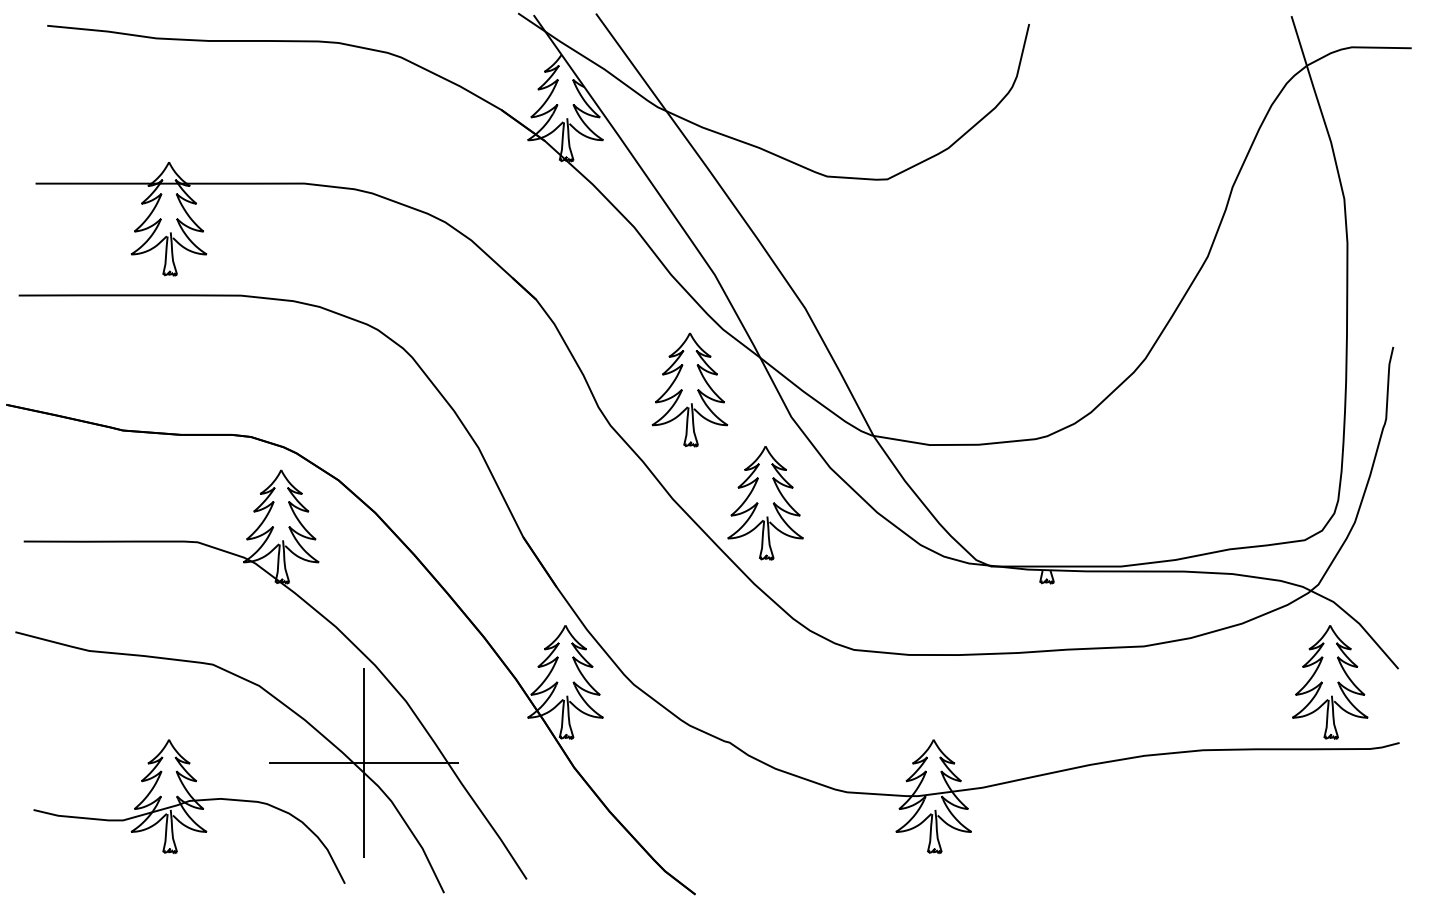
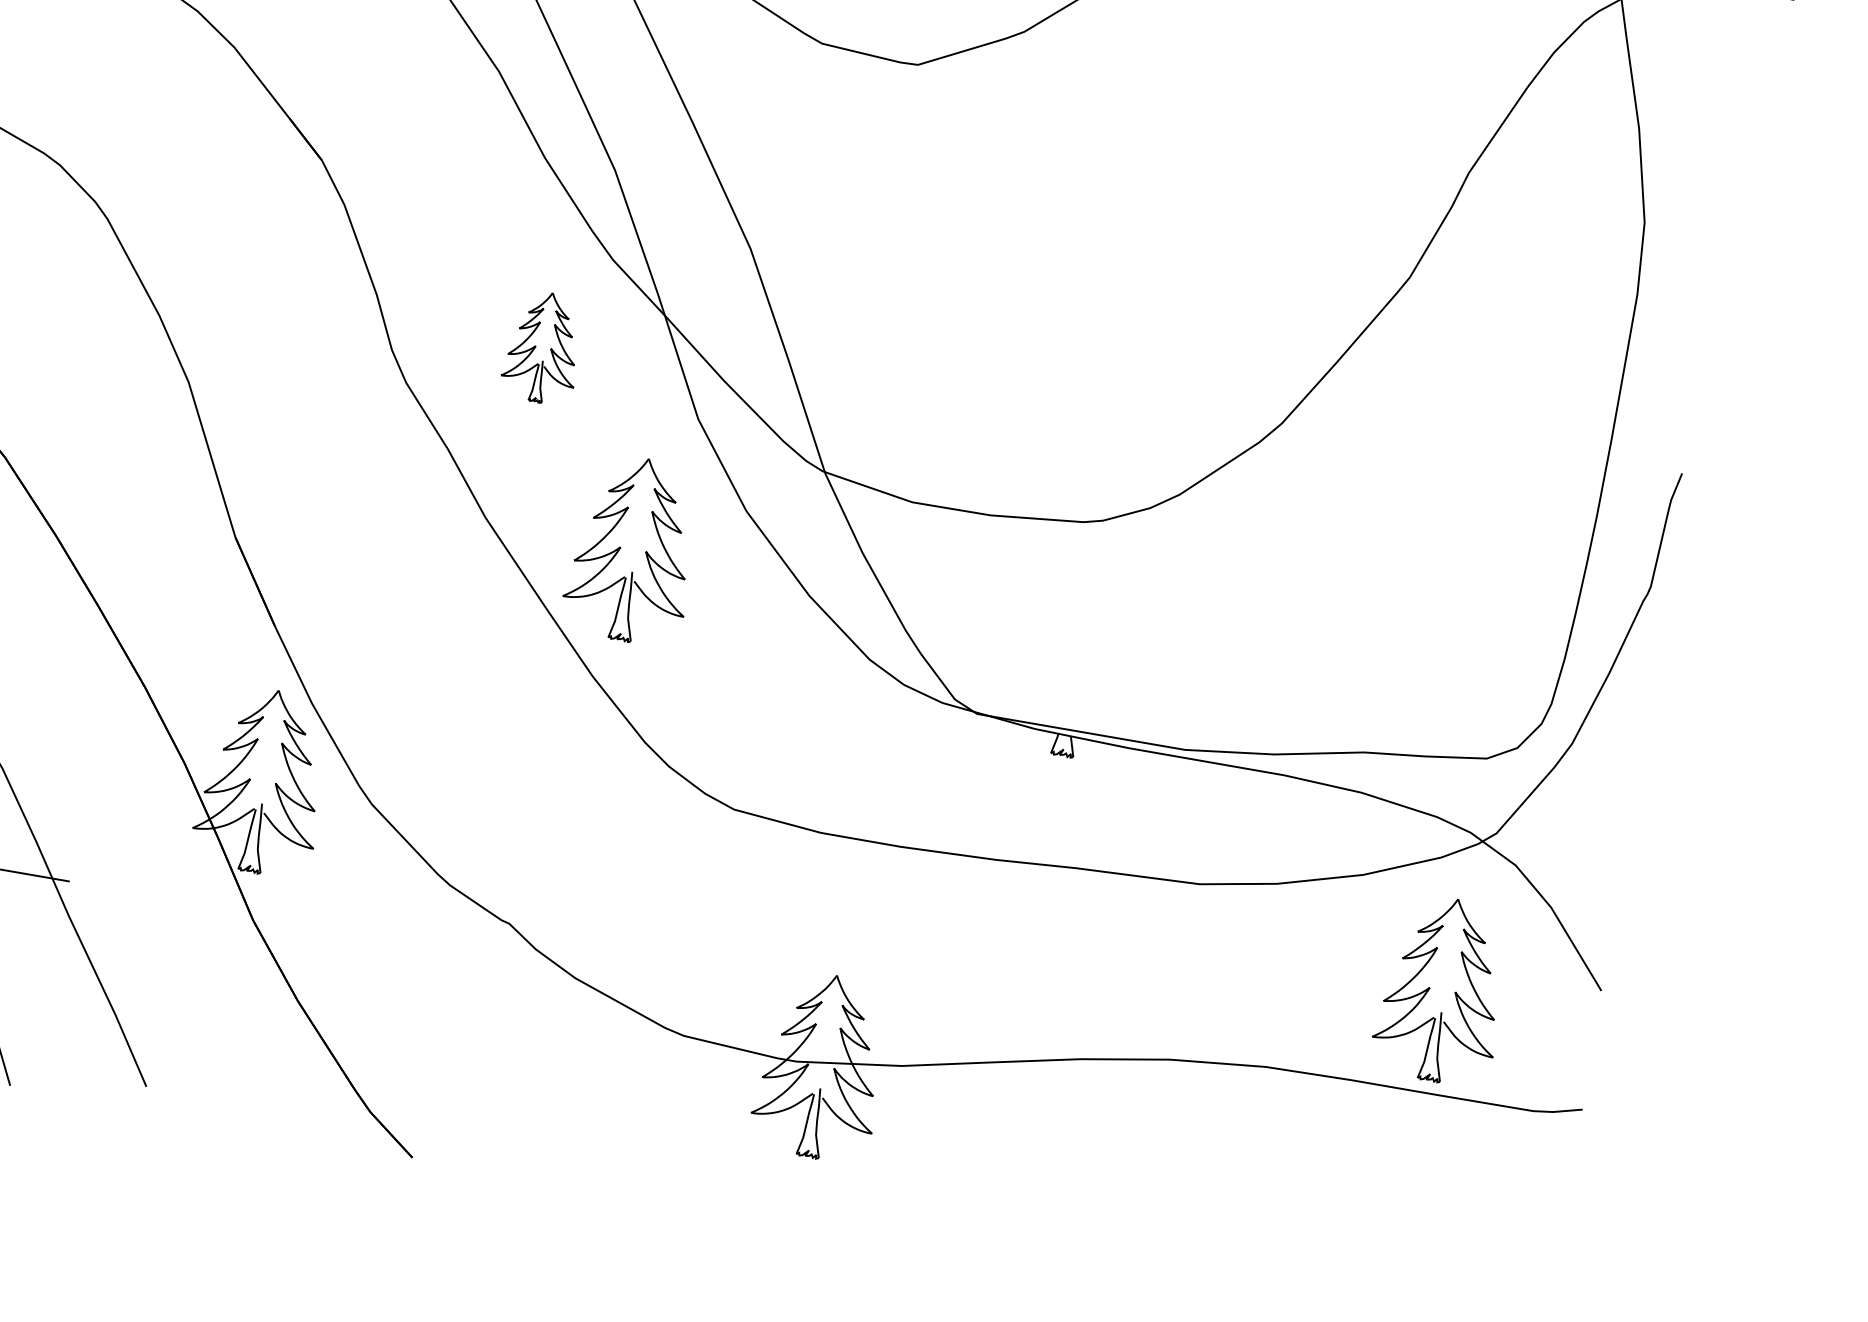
part: (689, 389) -> (542, 346), size x0.6
part: (1330, 682) -> (1442, 990), moved

